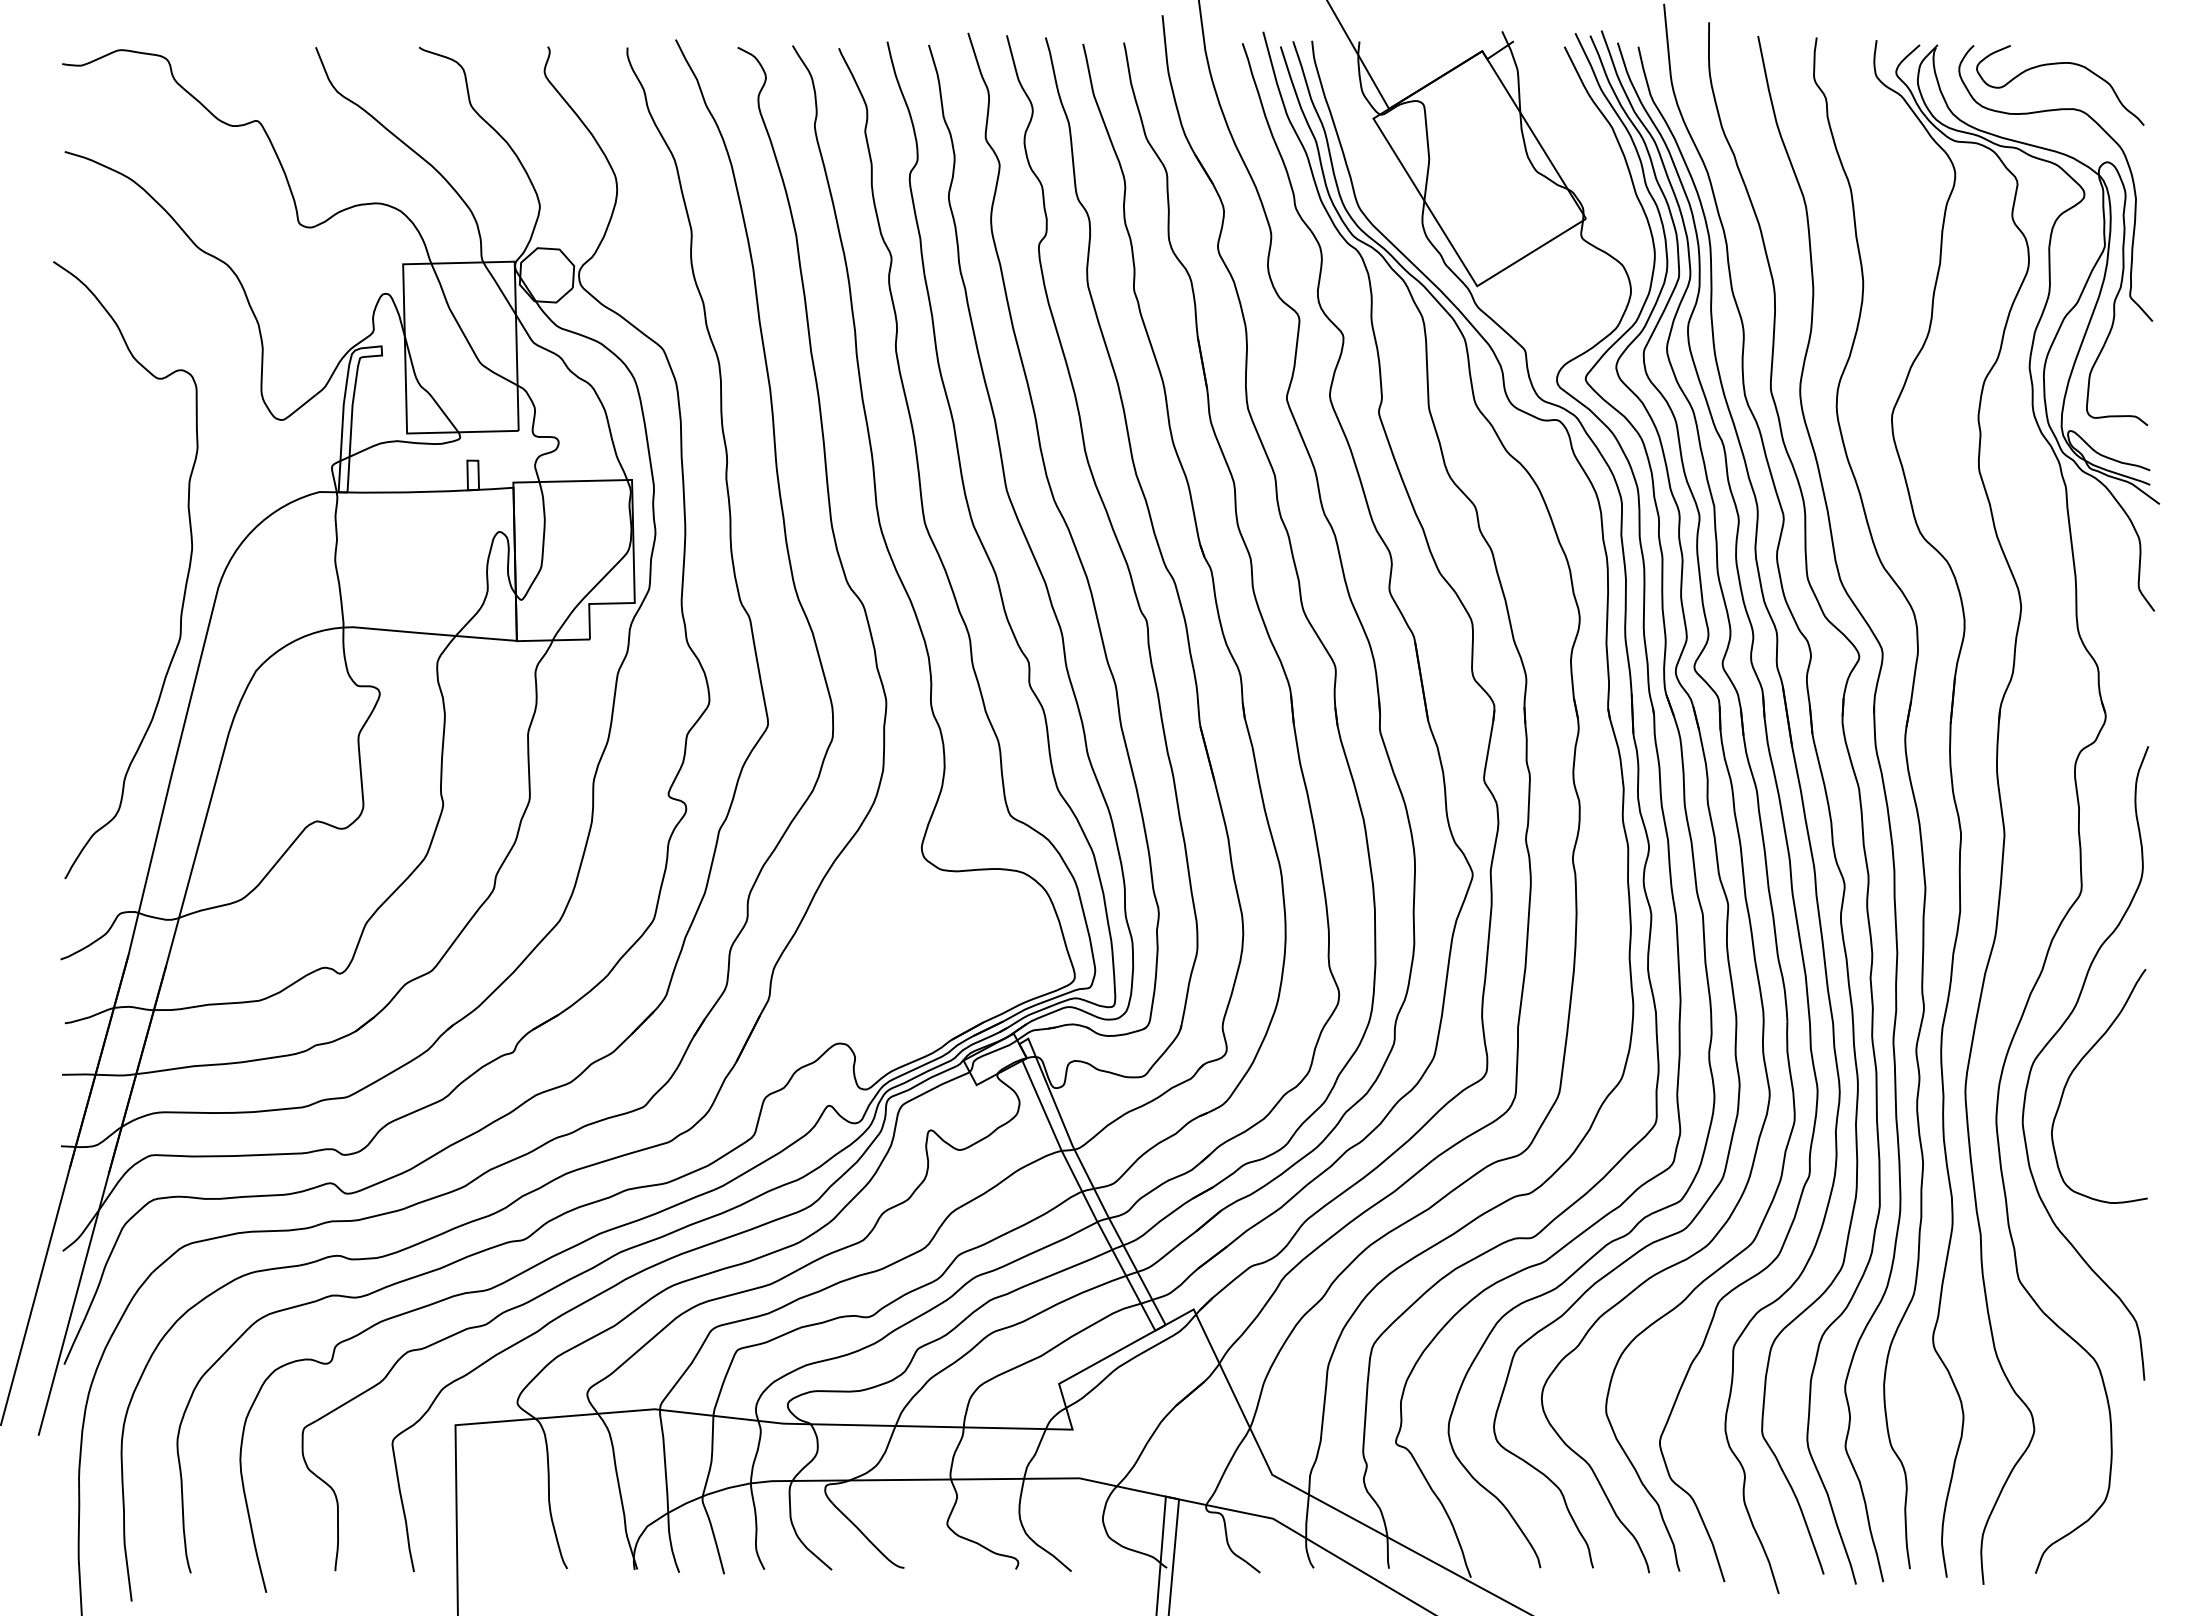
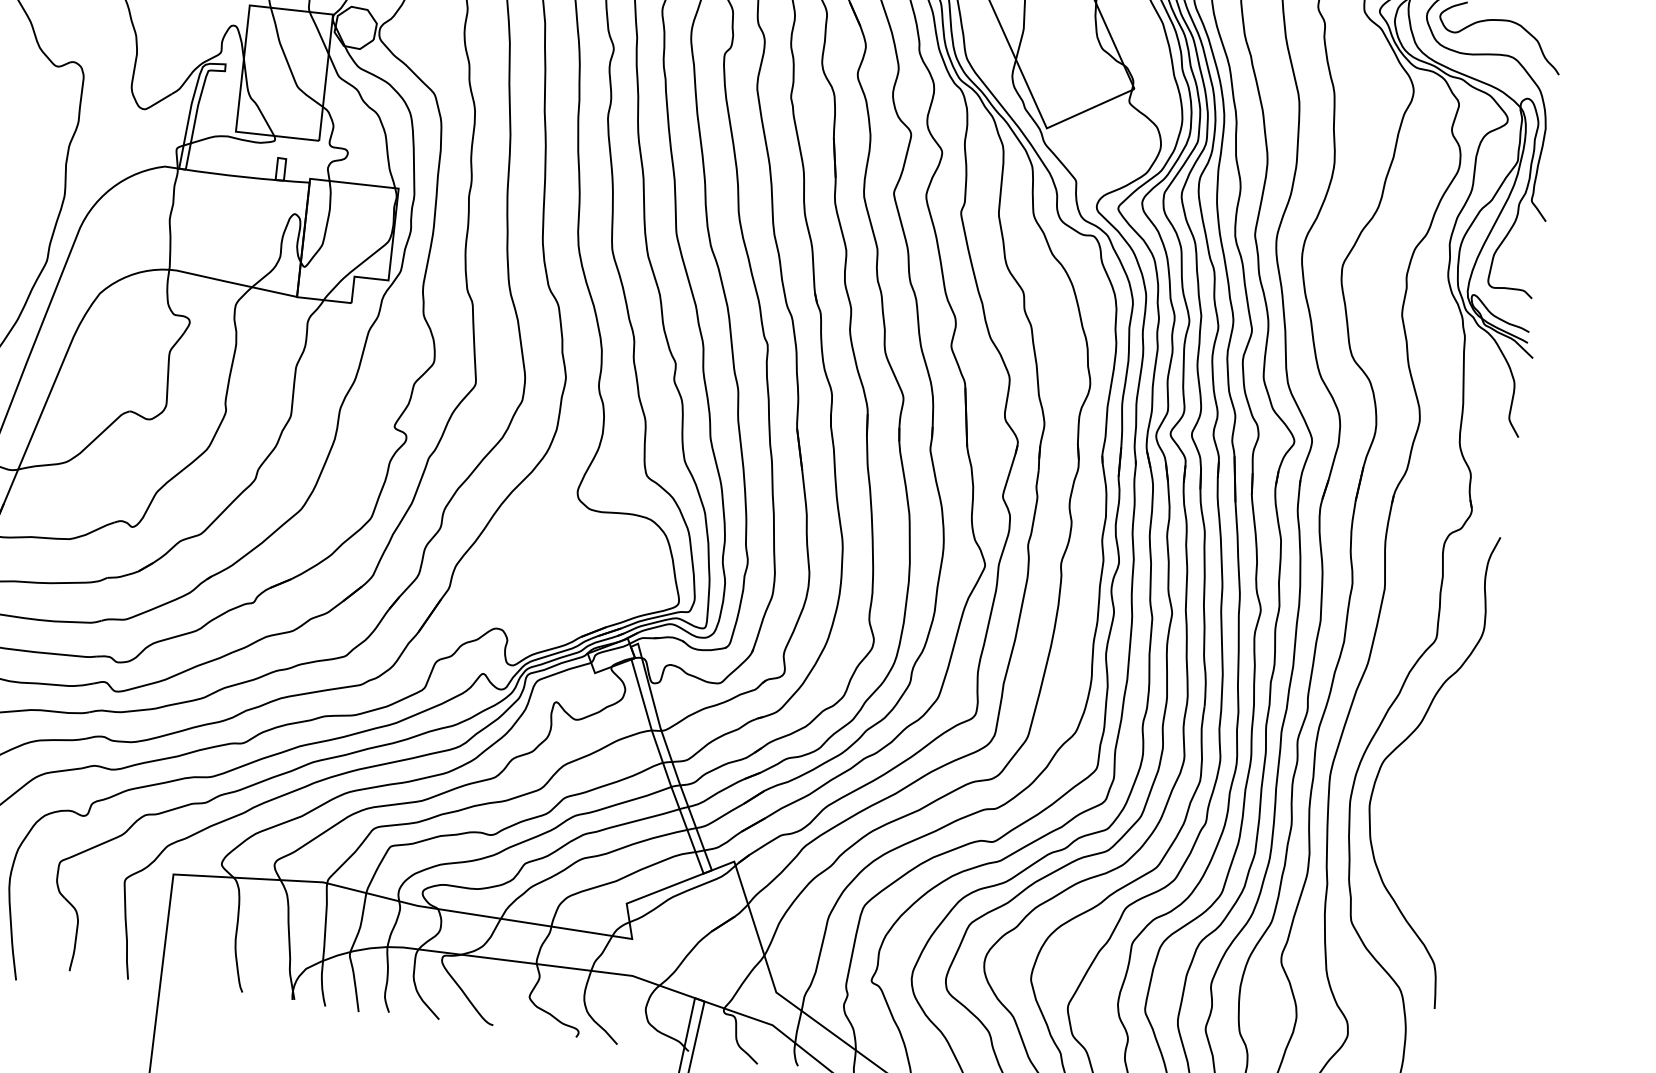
curve: (2075, 1069) -> (1414, 770), removed

